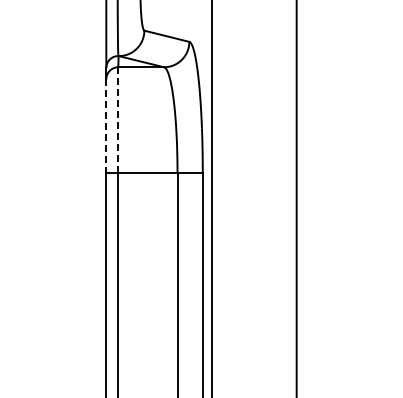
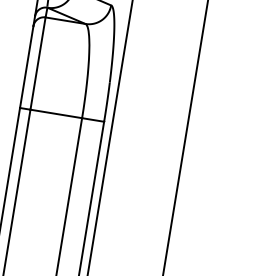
line: (118, 120) -> (38, 63), dashed -> solid
line: (106, 126) -> (26, 67), dashed -> solid

